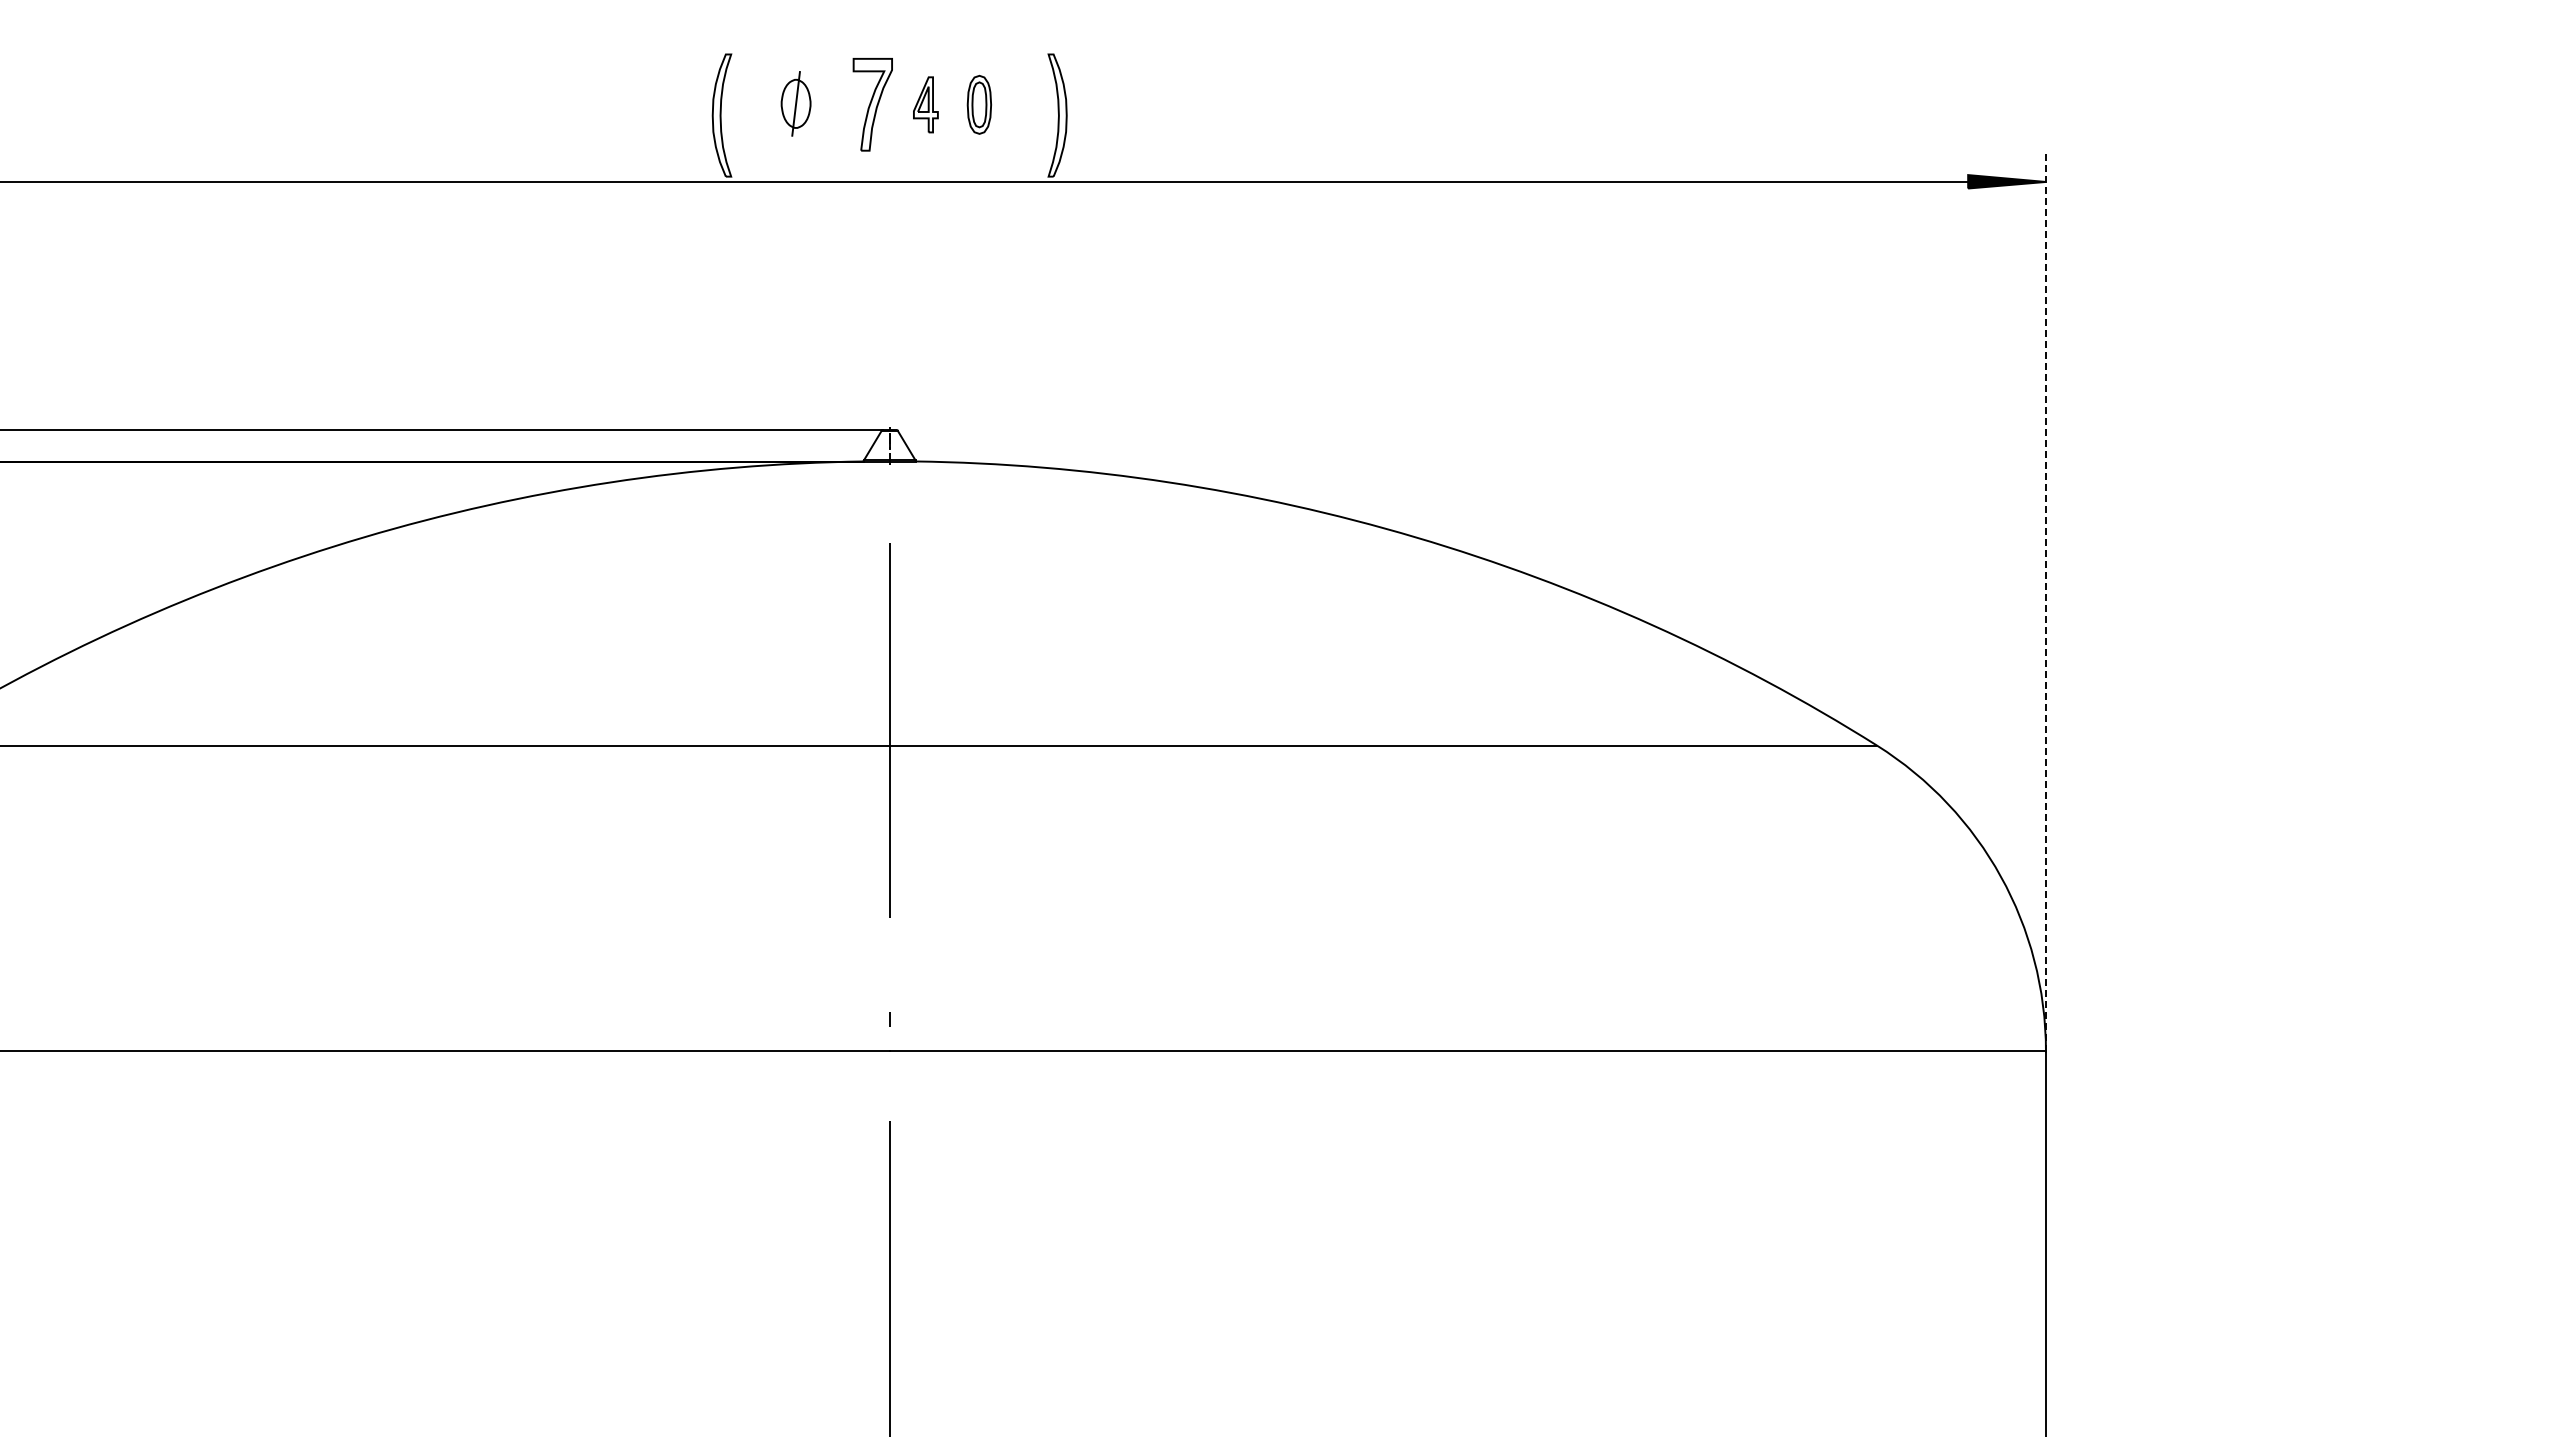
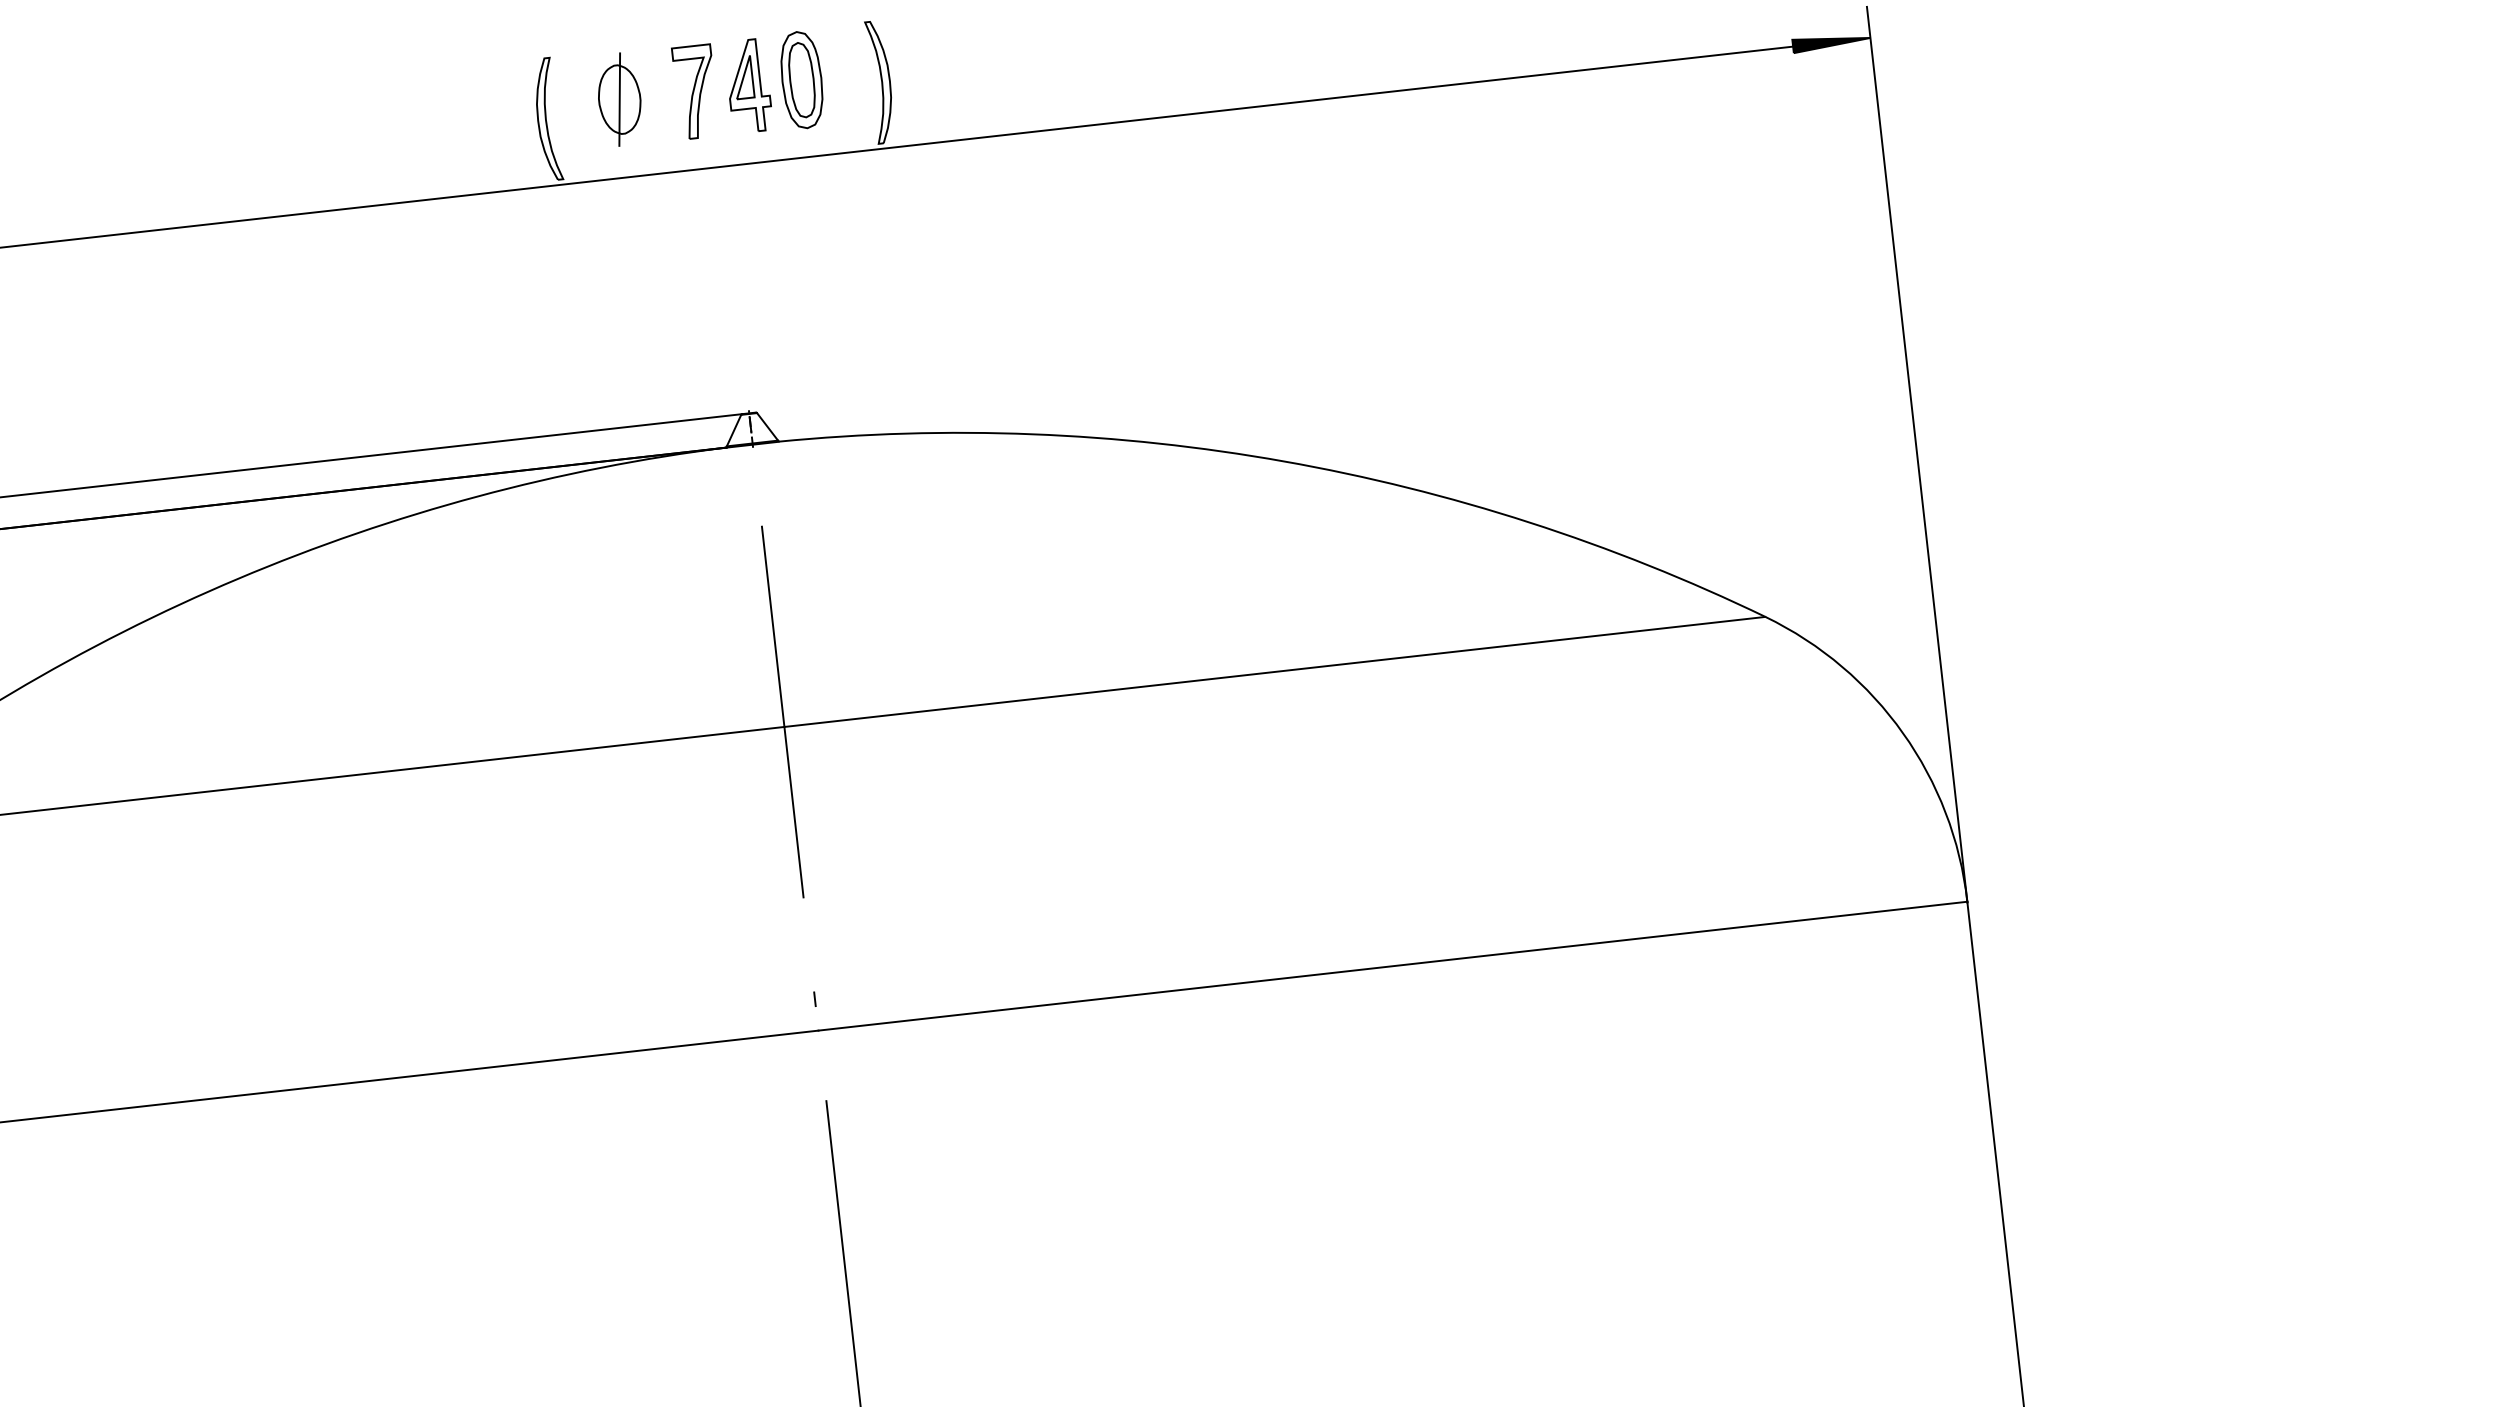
part: (795, 103) -> (619, 99), size x1.43
part: (925, 104) -> (748, 85), size x1.67
part: (979, 104) -> (802, 79), size x1.67
line: (2045, 601) -> (1916, 454), dashed -> solid

